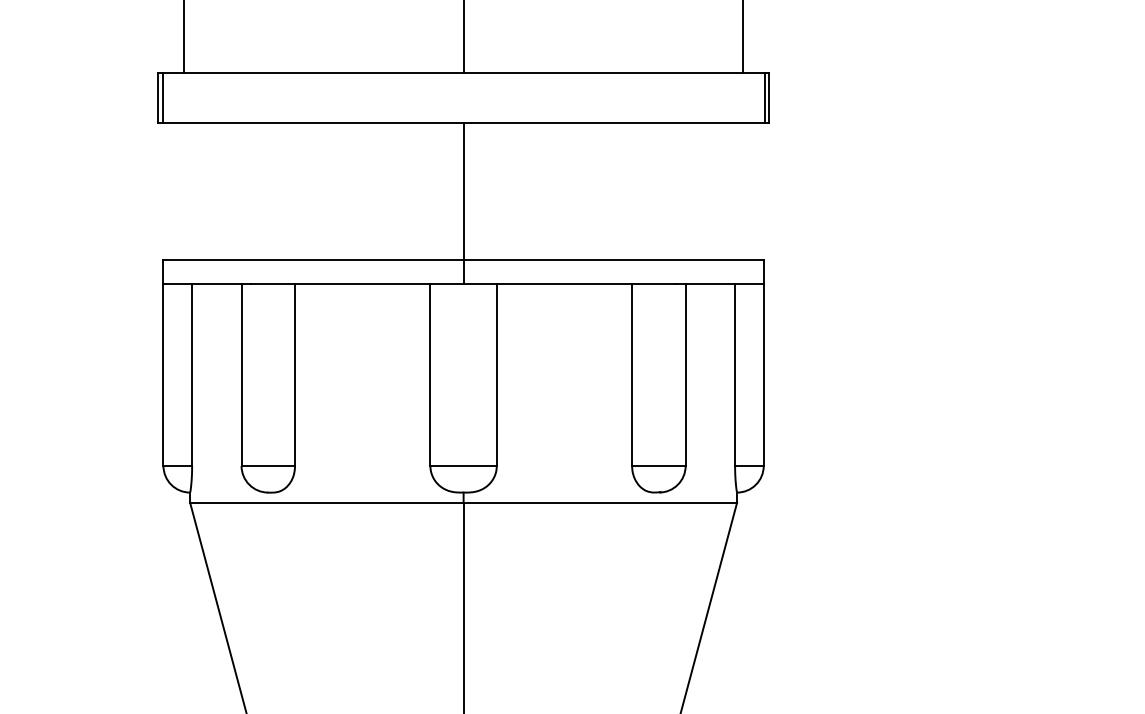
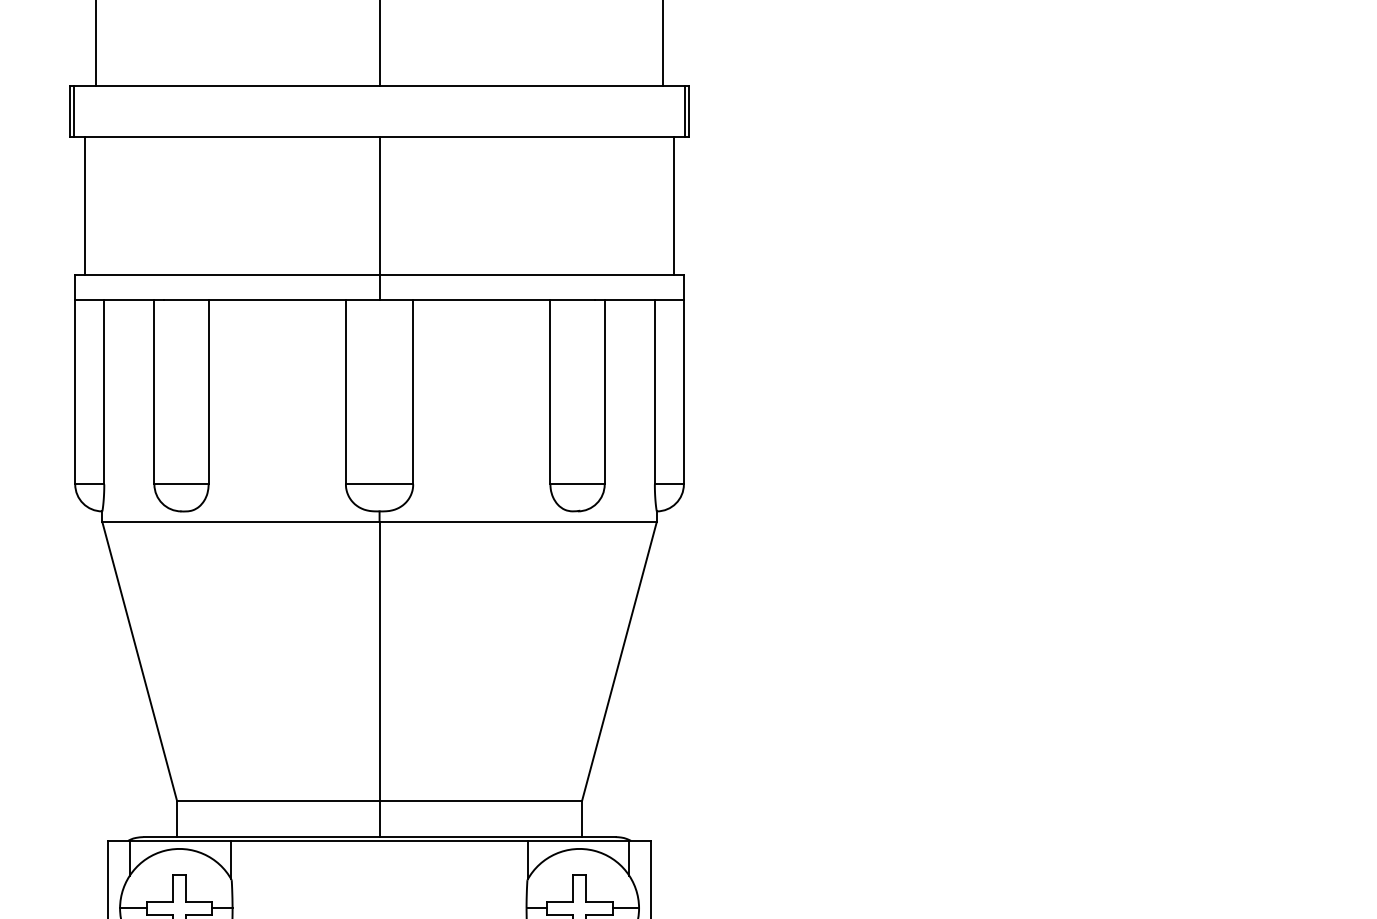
line: (173, 191) -> (85, 206), added
line: (753, 191) -> (673, 206), added

